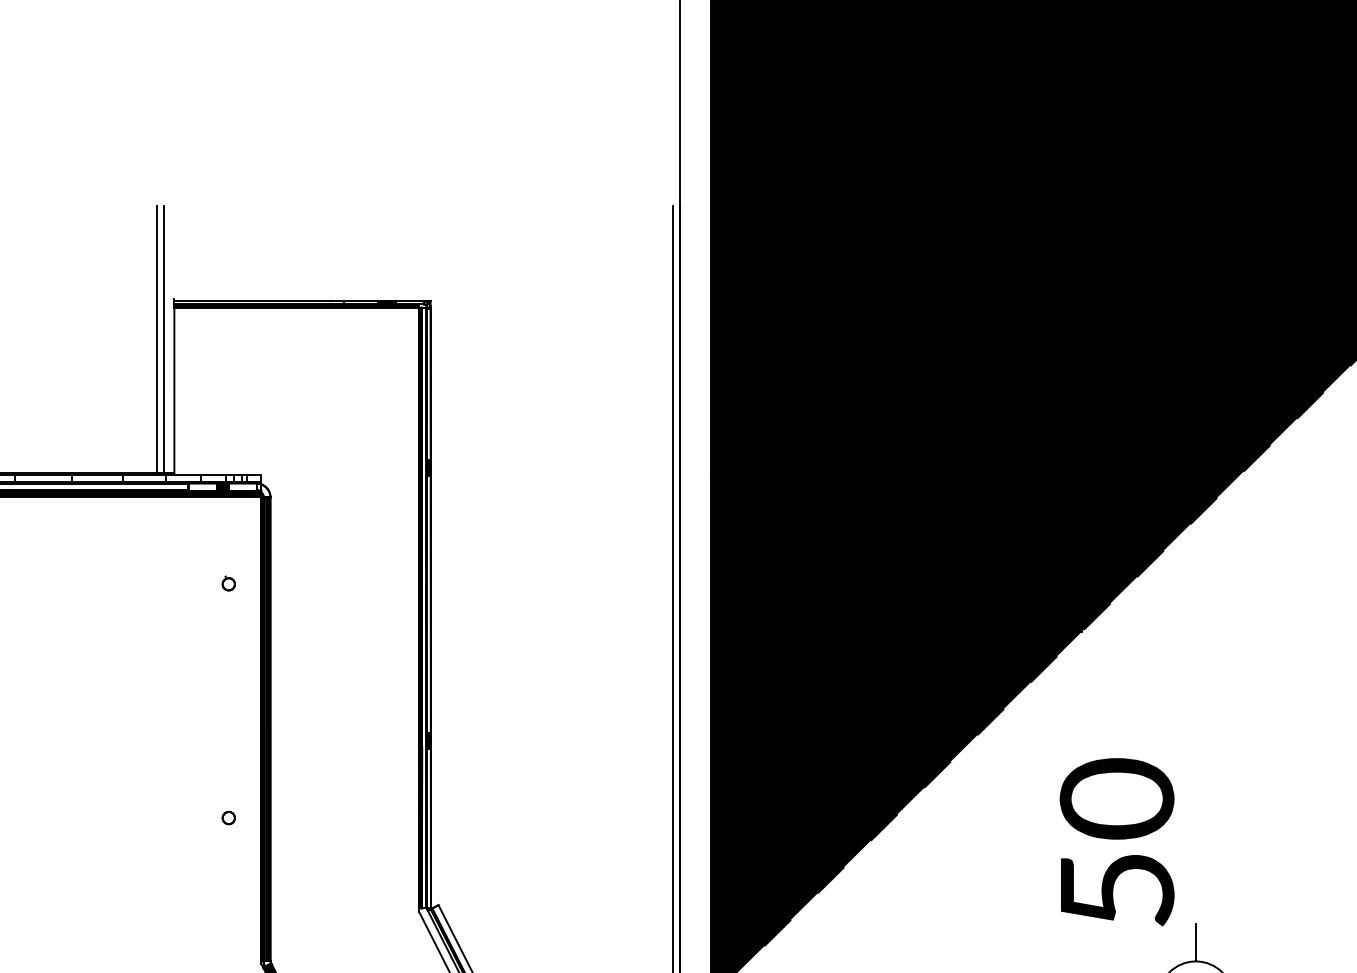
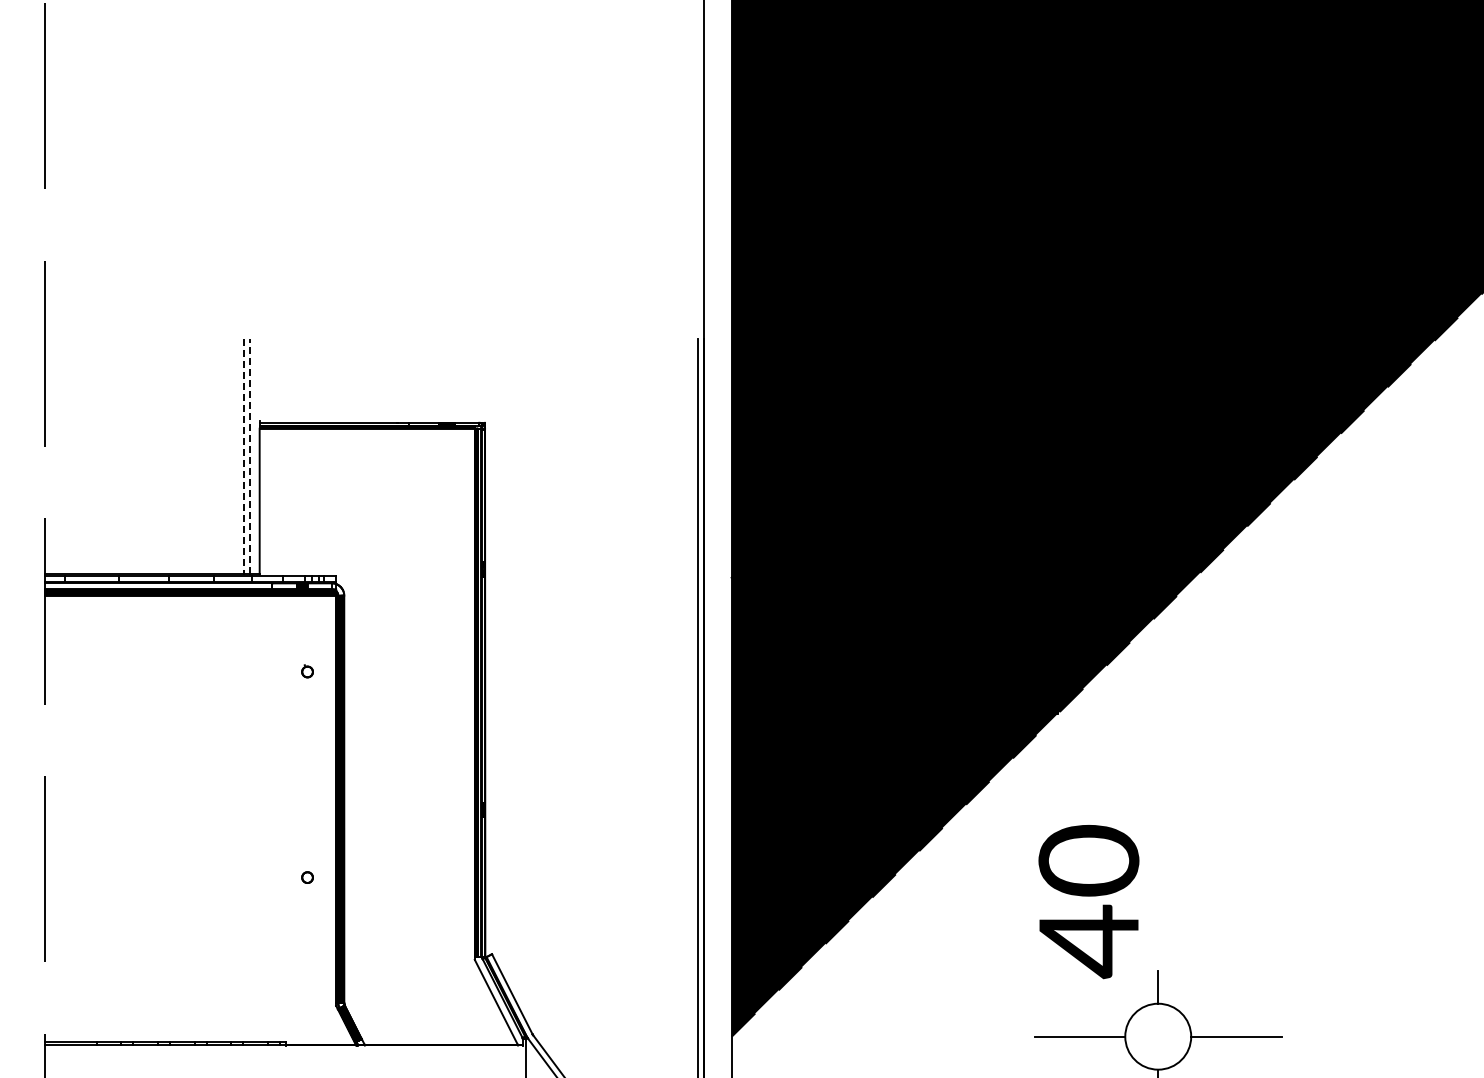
line: (155, 339) -> (243, 456), solid -> dashed
line: (163, 339) -> (250, 456), solid -> dashed
text: (1117, 890) -> (1089, 941), 50 -> 40

